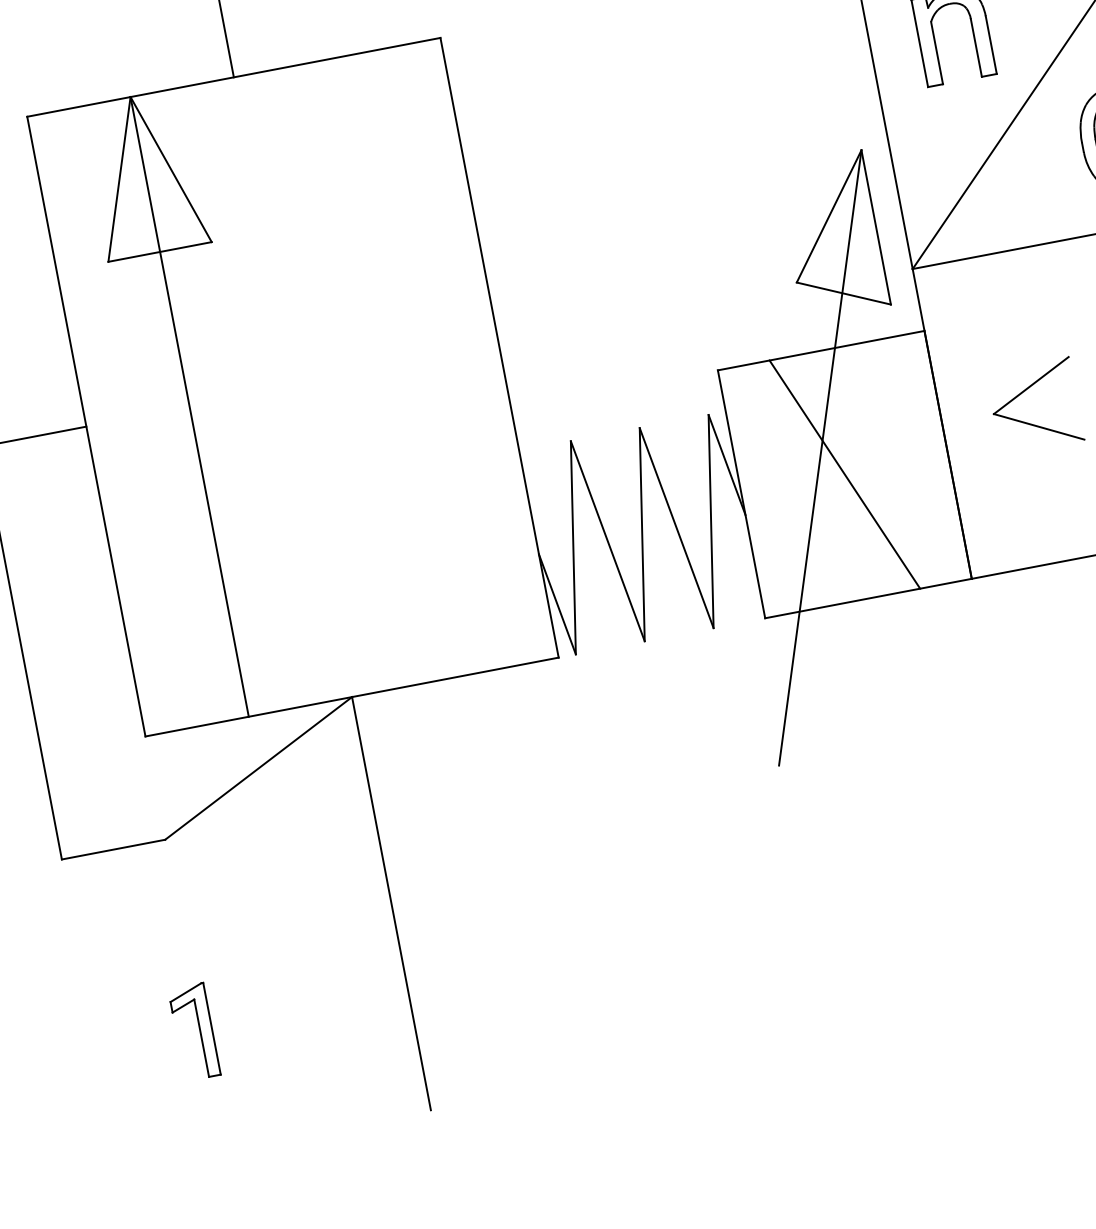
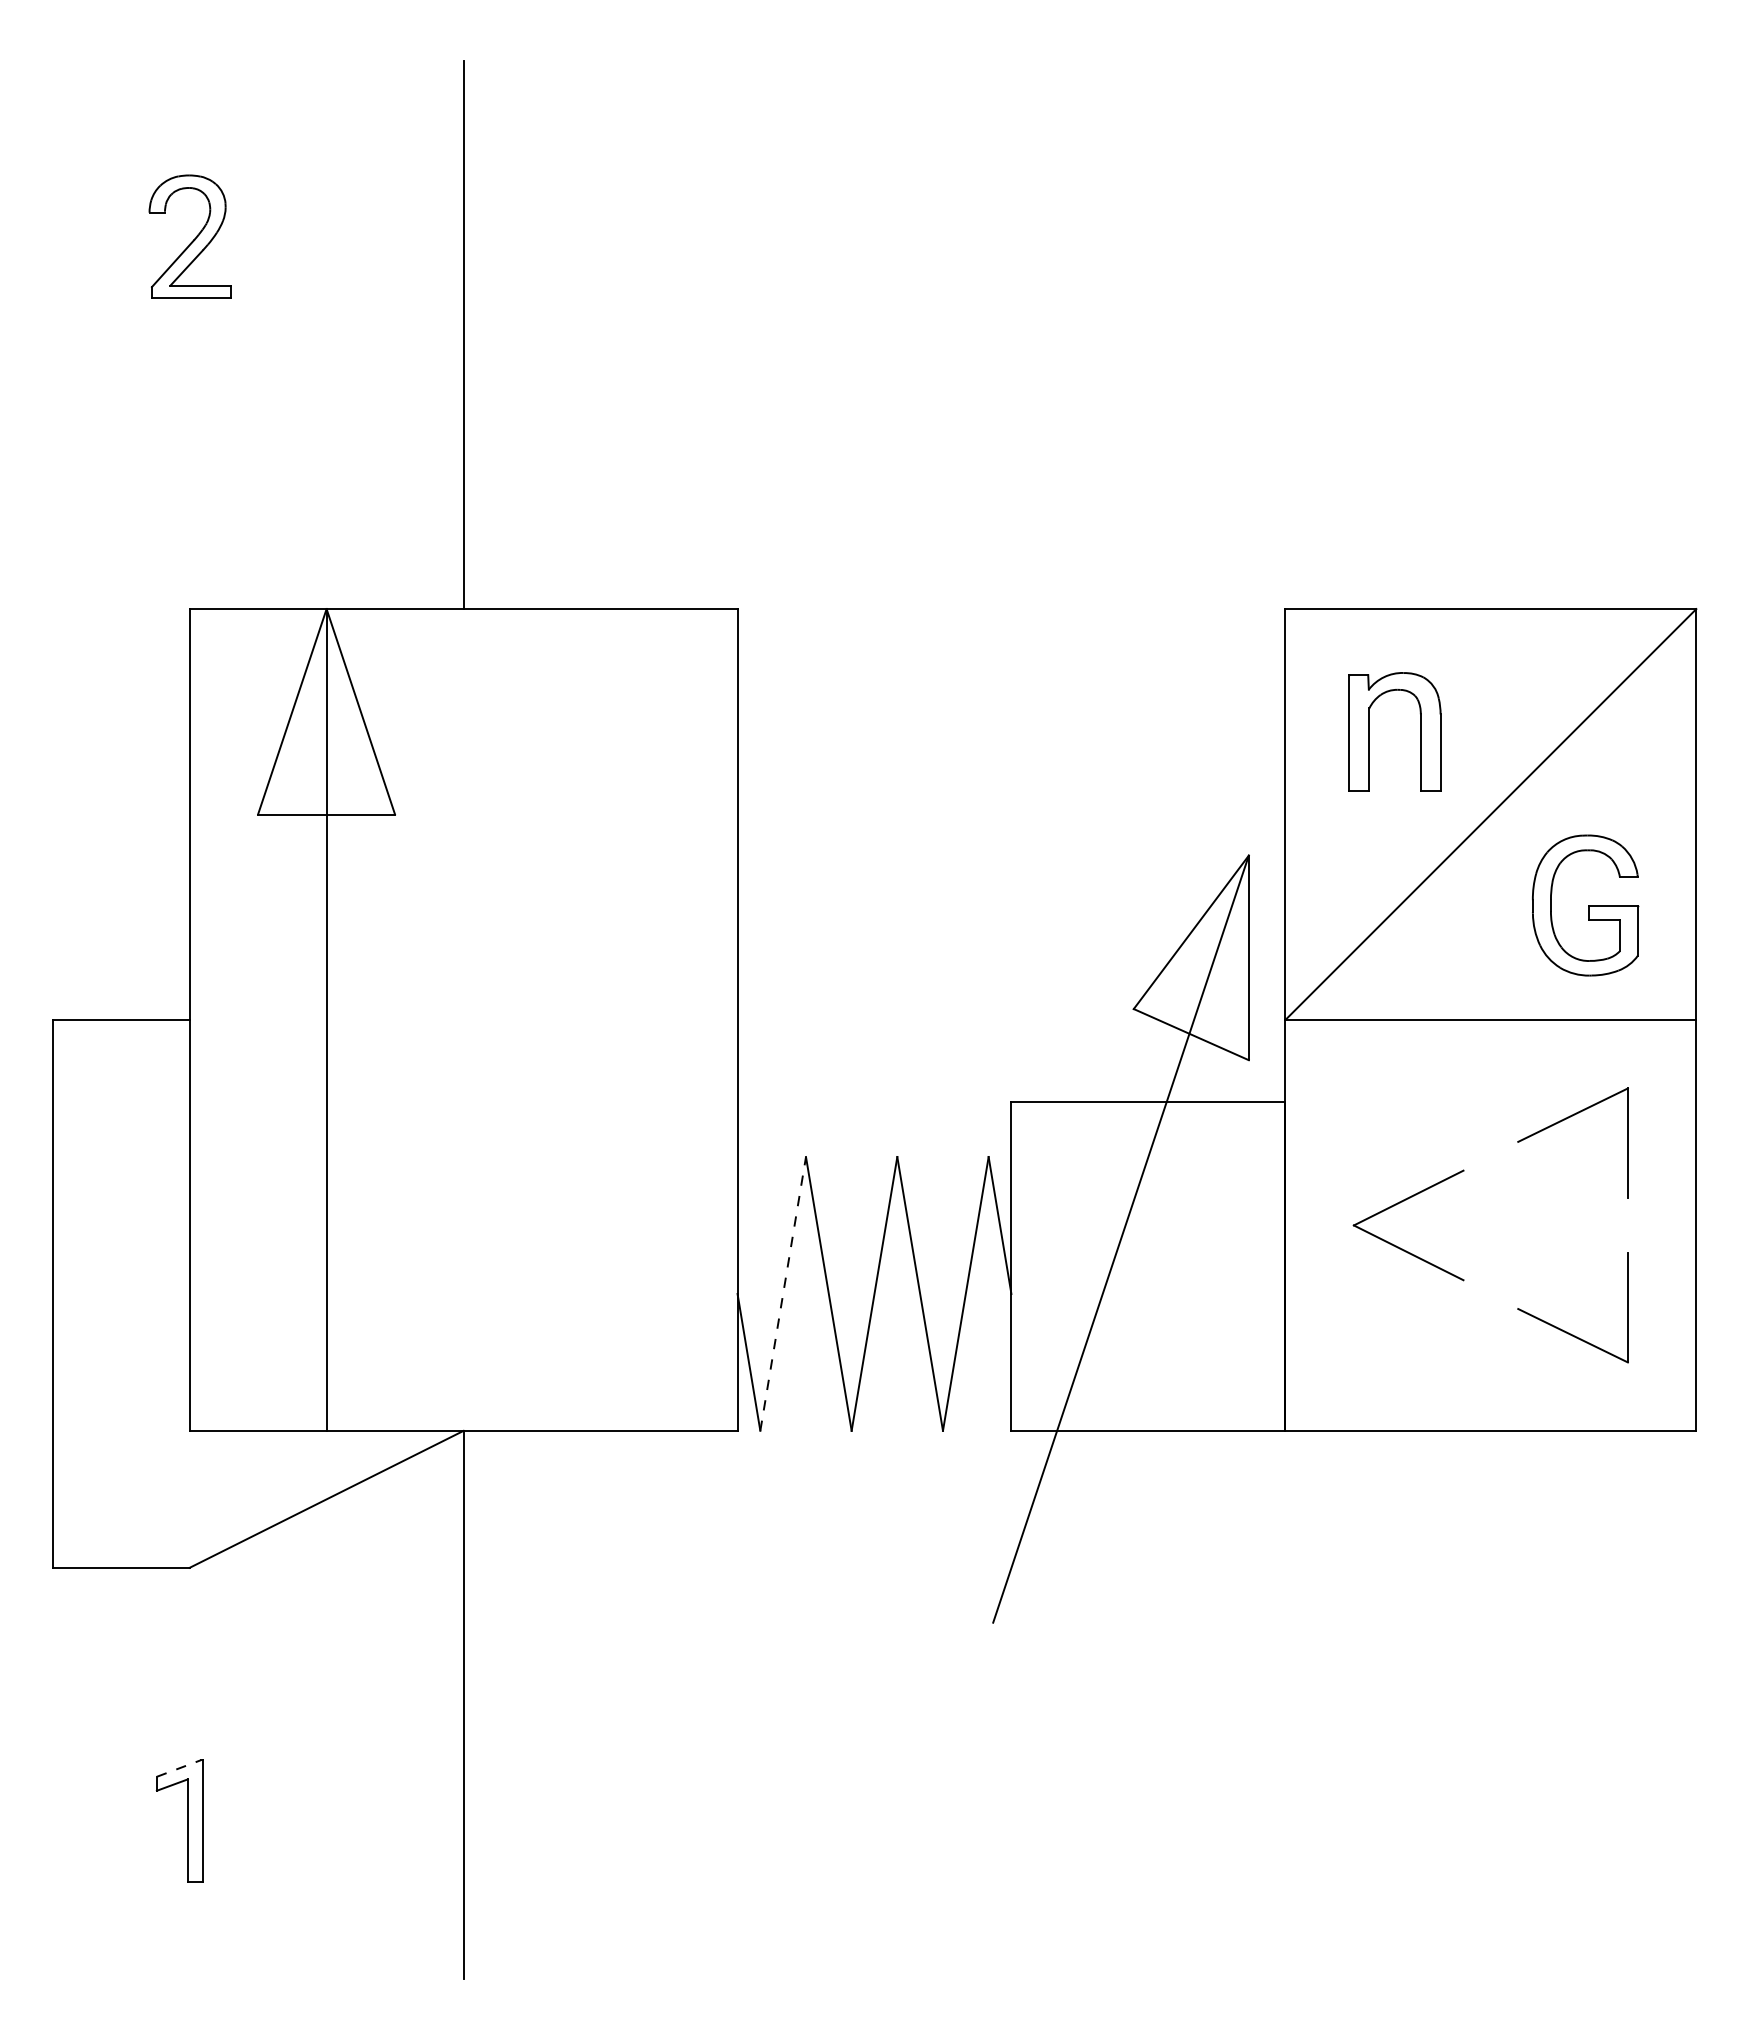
line: (844, 474) -> (1147, 1266), removed
line: (573, 547) -> (783, 1293), solid -> dashed
line: (185, 992) -> (178, 1768), solid -> dashed

